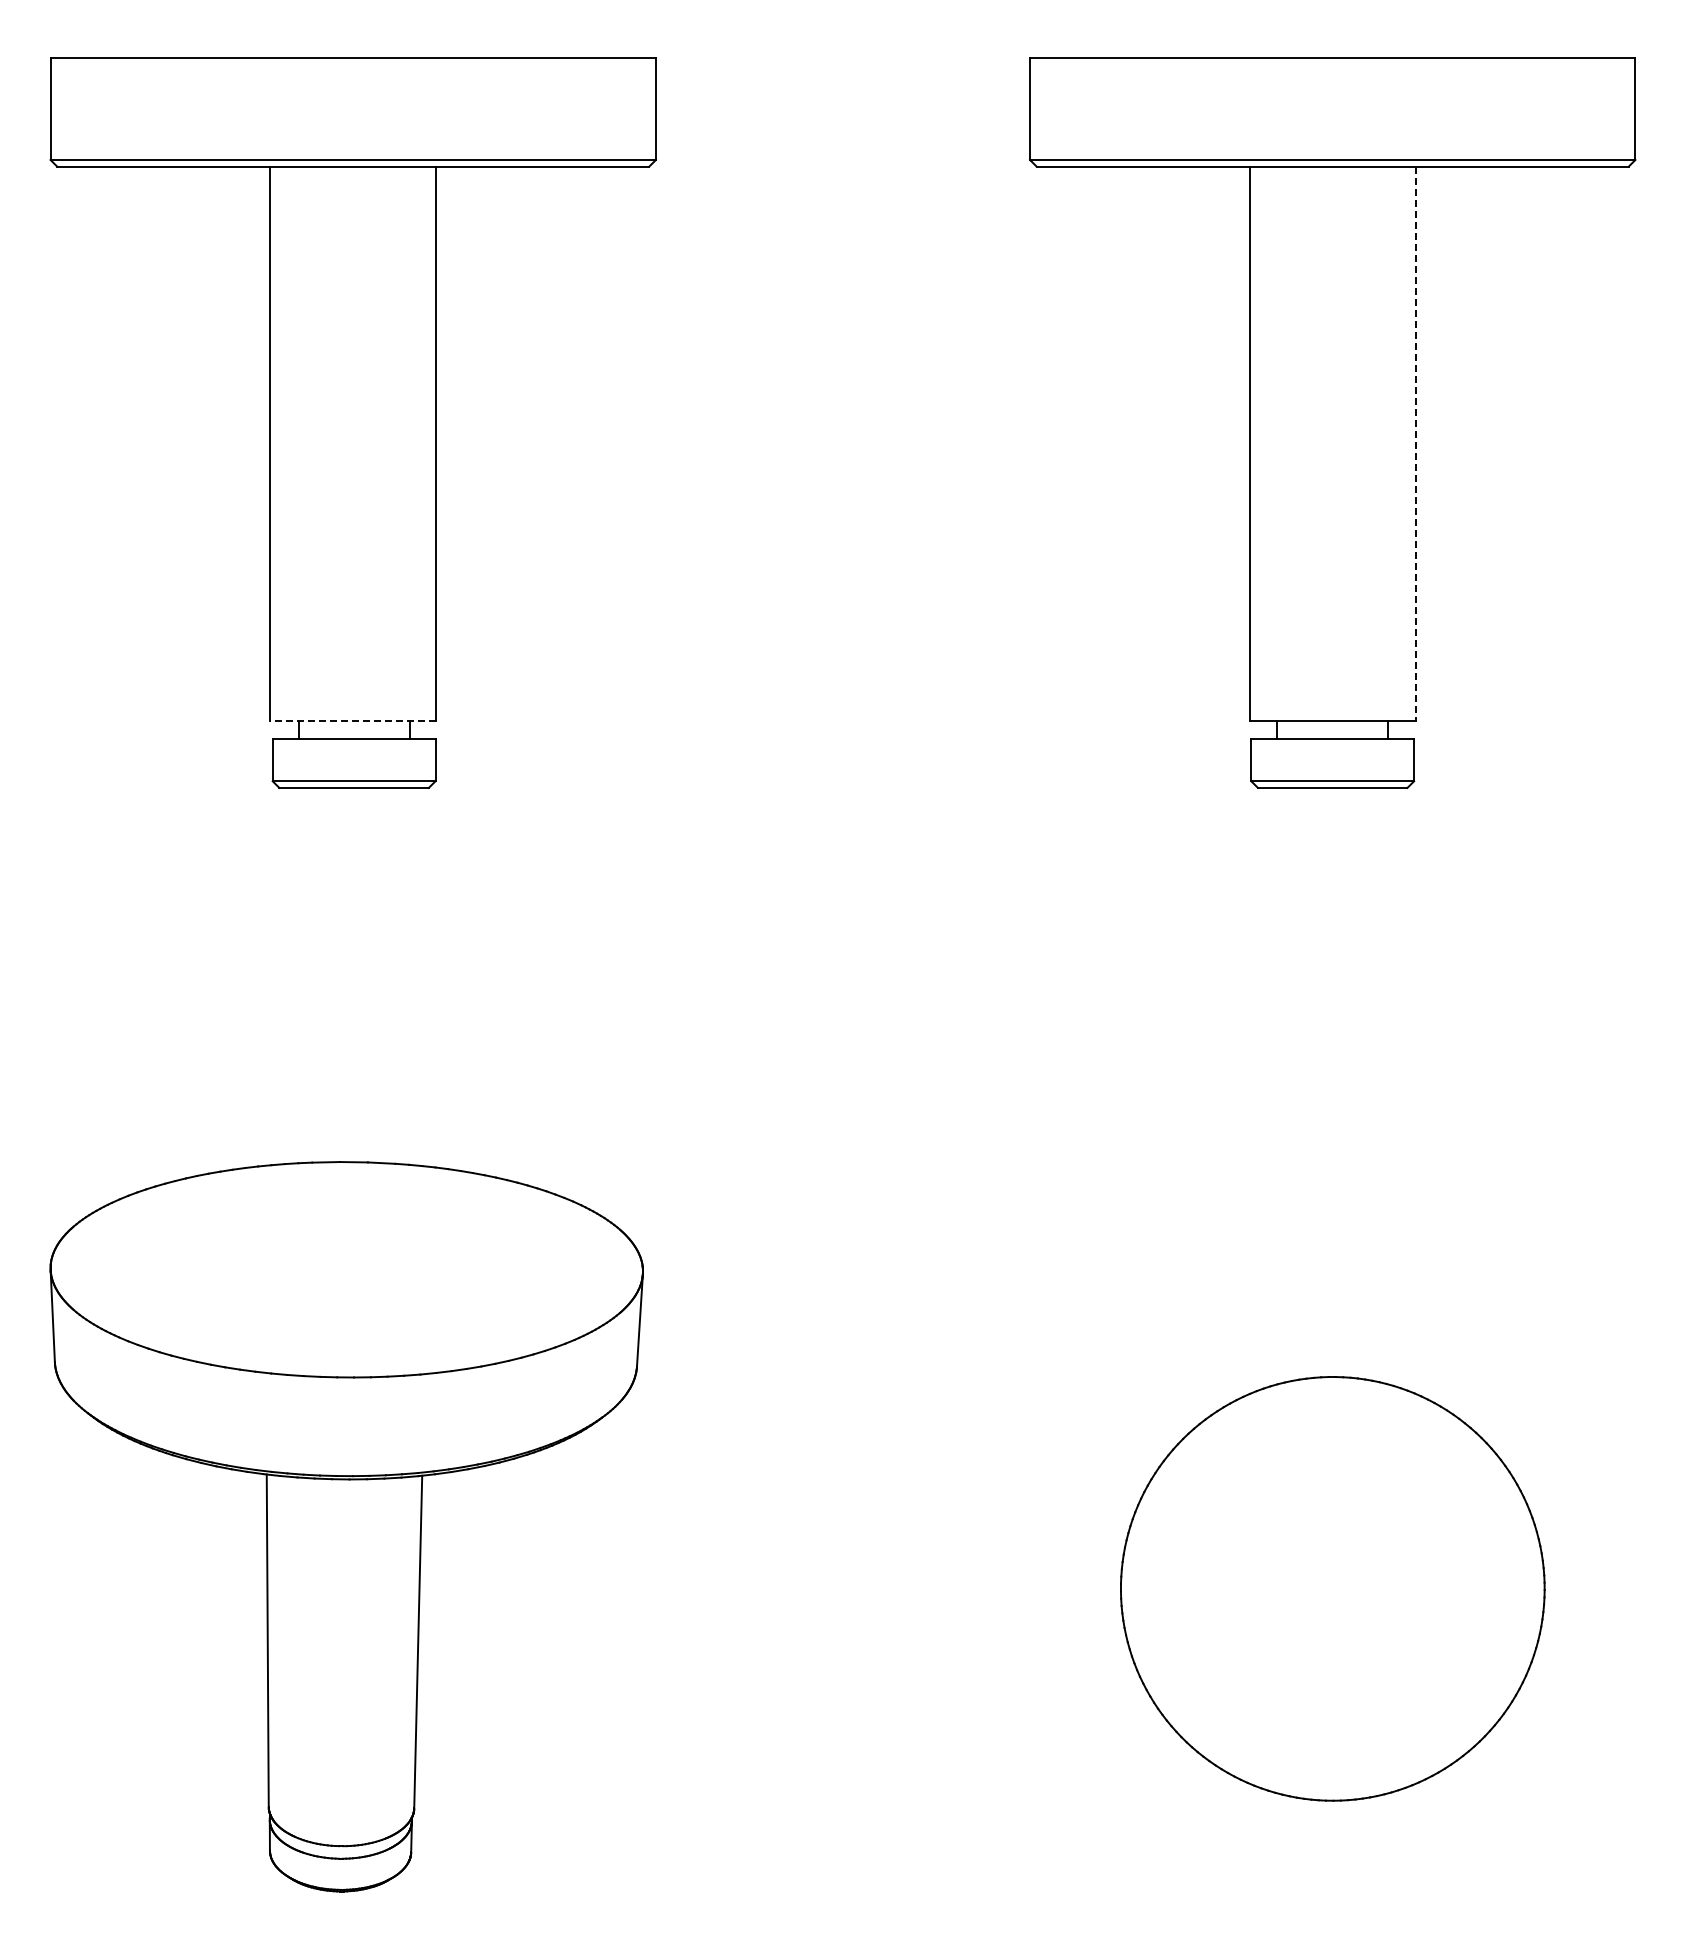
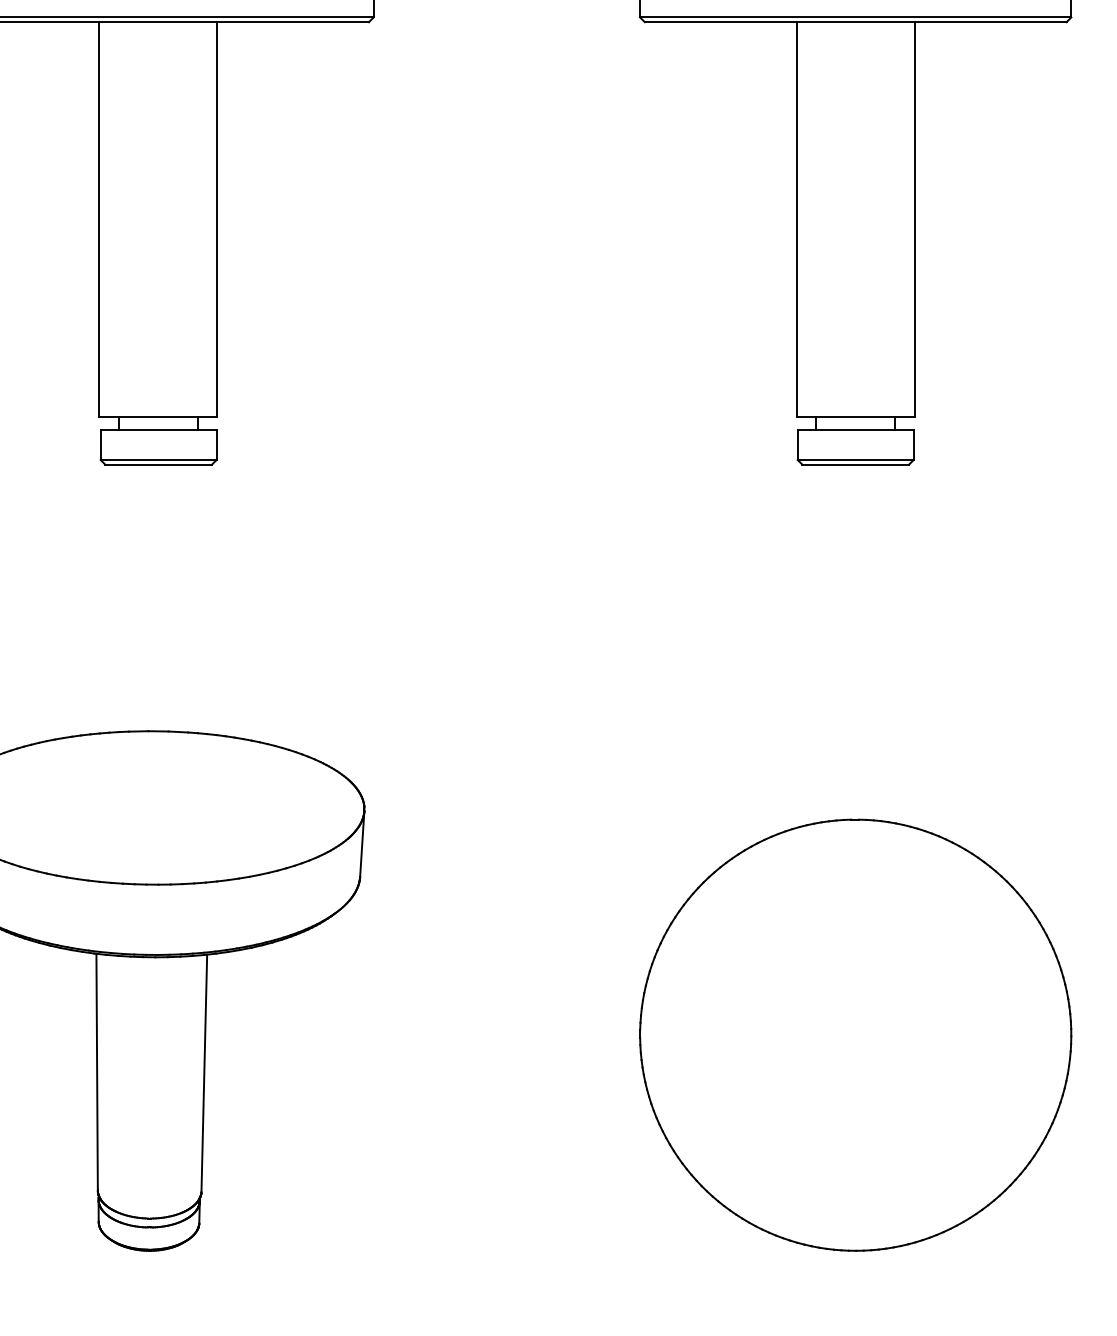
line: (1415, 444) -> (914, 220), dashed -> solid
line: (352, 721) -> (157, 417), dashed -> solid
part: (1332, 1588) -> (855, 1034), size x1.43

